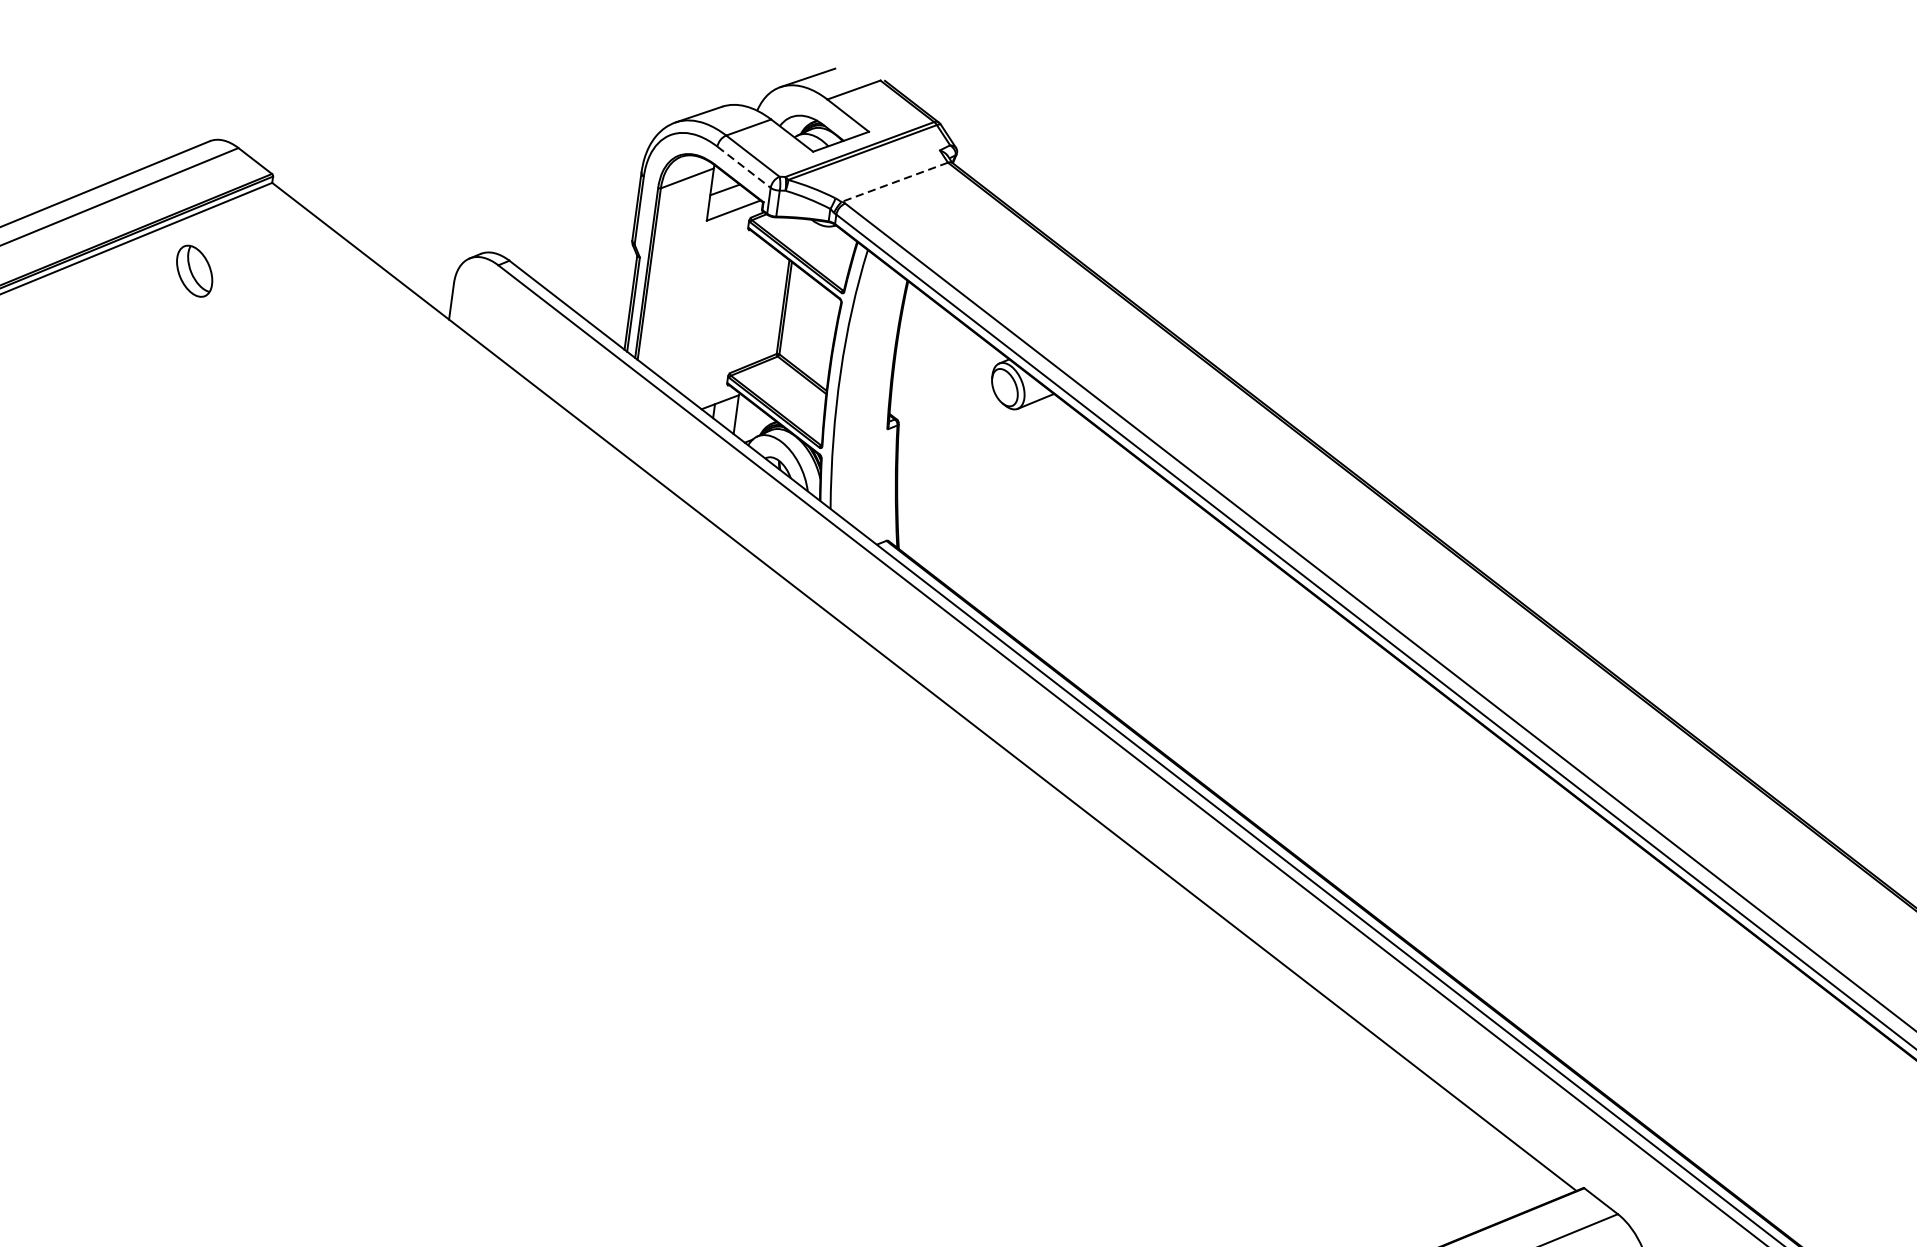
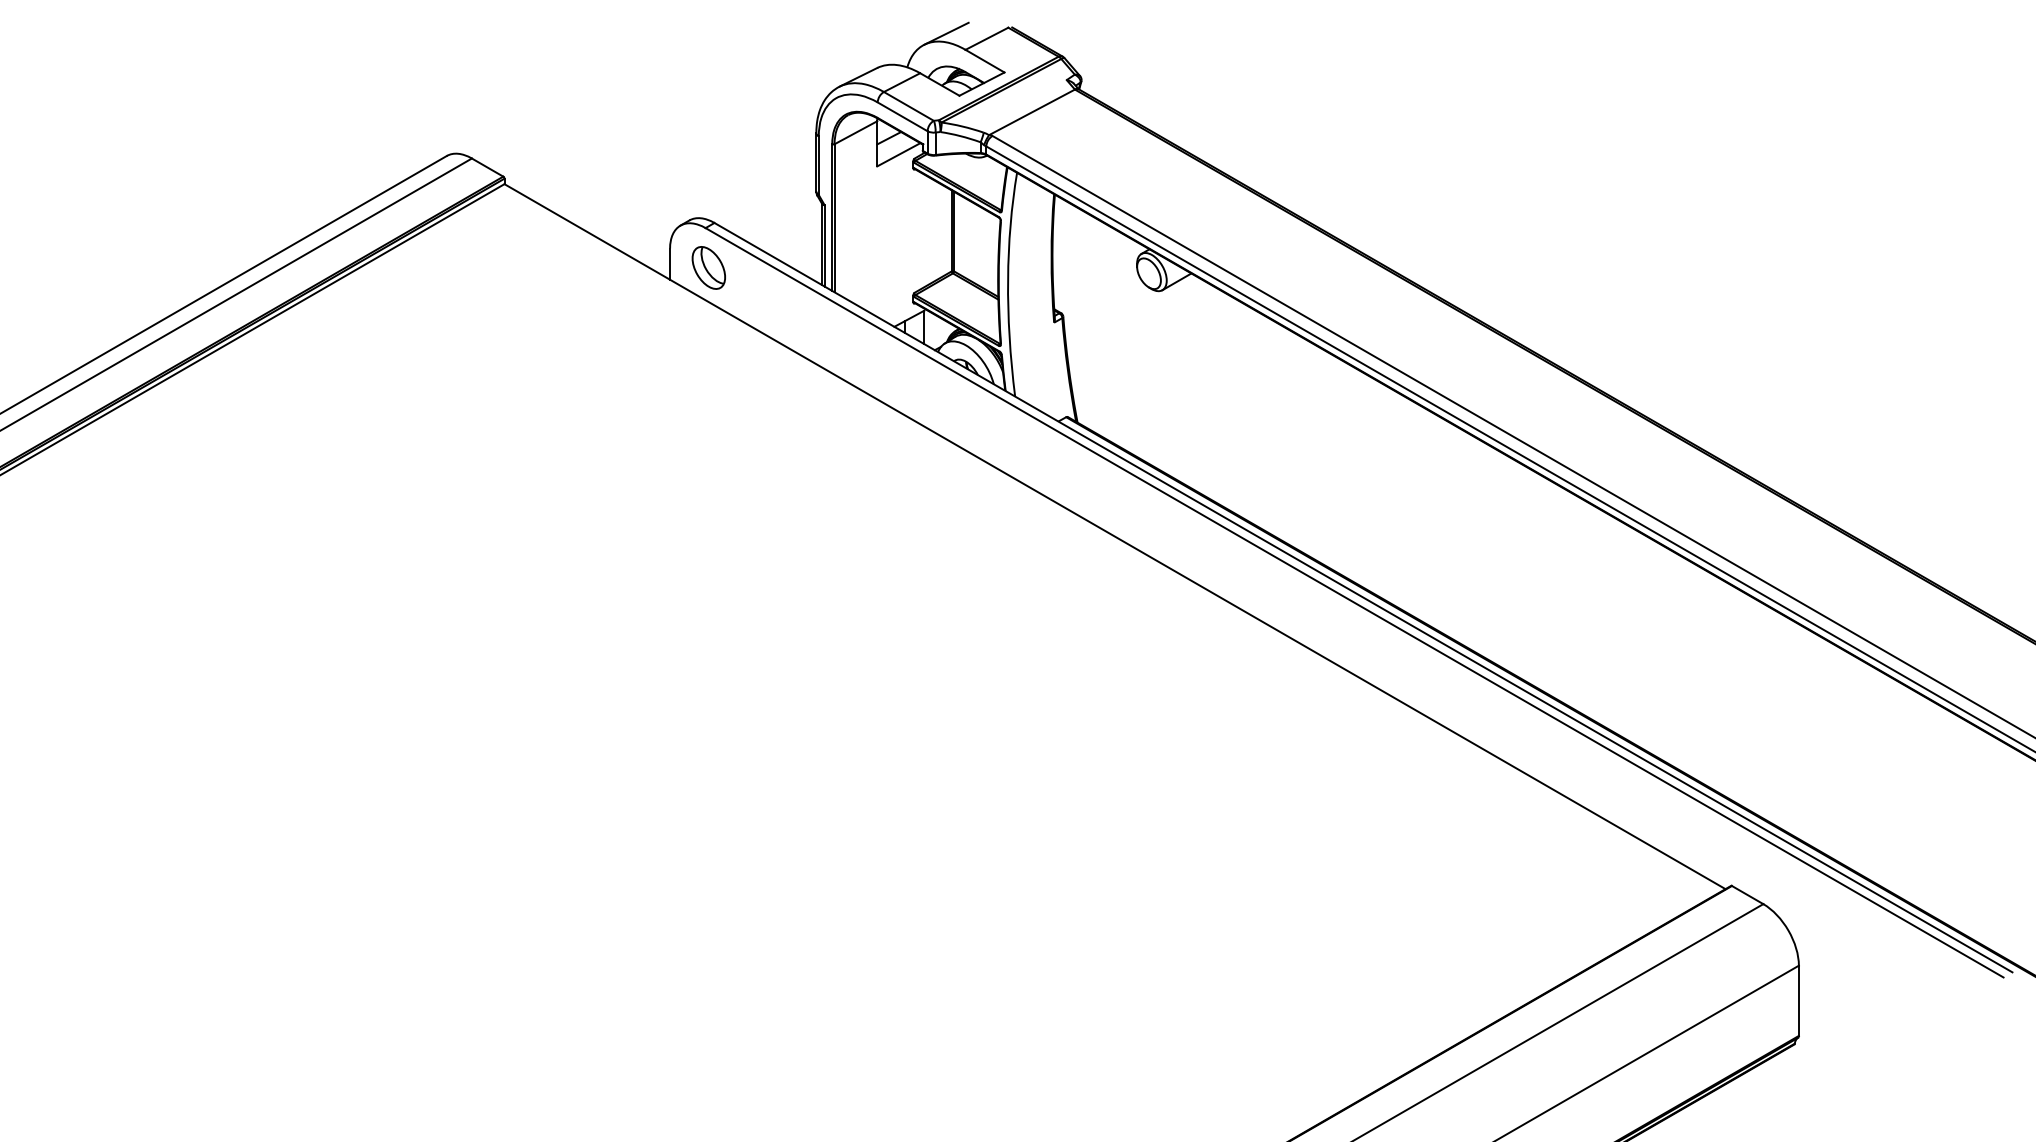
line: (743, 166) -> (902, 116), dashed -> solid
line: (895, 182) -> (1032, 112), dashed -> solid
part: (194, 270) -> (708, 267), moved

